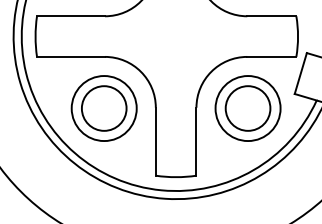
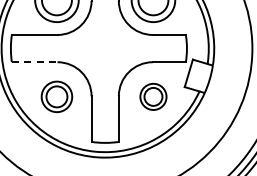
line: (70, 57) -> (34, 62), solid -> dashed
part: (103, 108) -> (56, 96), size x0.7
part: (248, 108) -> (153, 96), size x0.6

